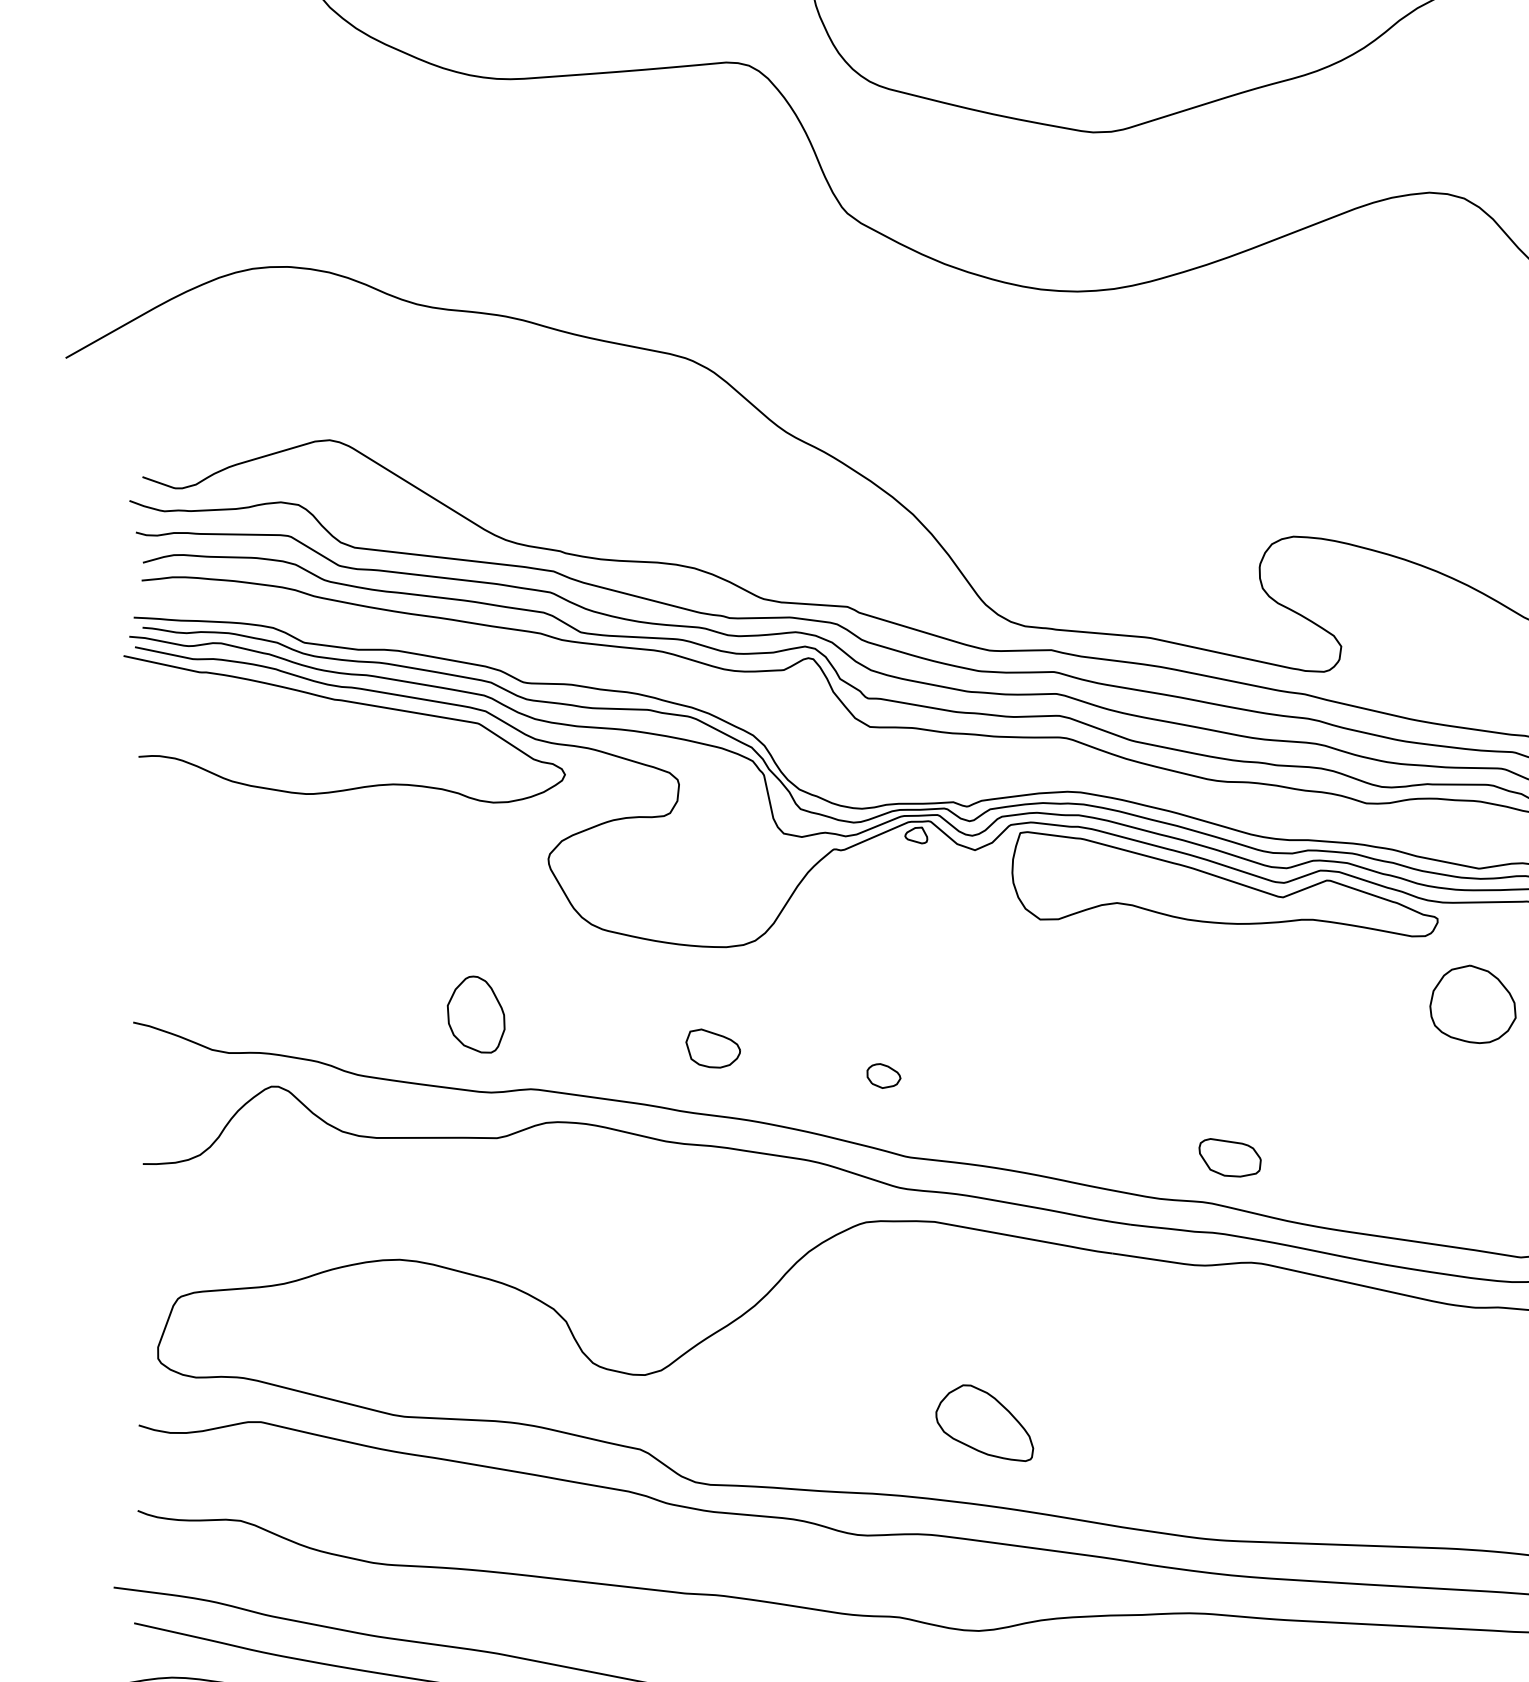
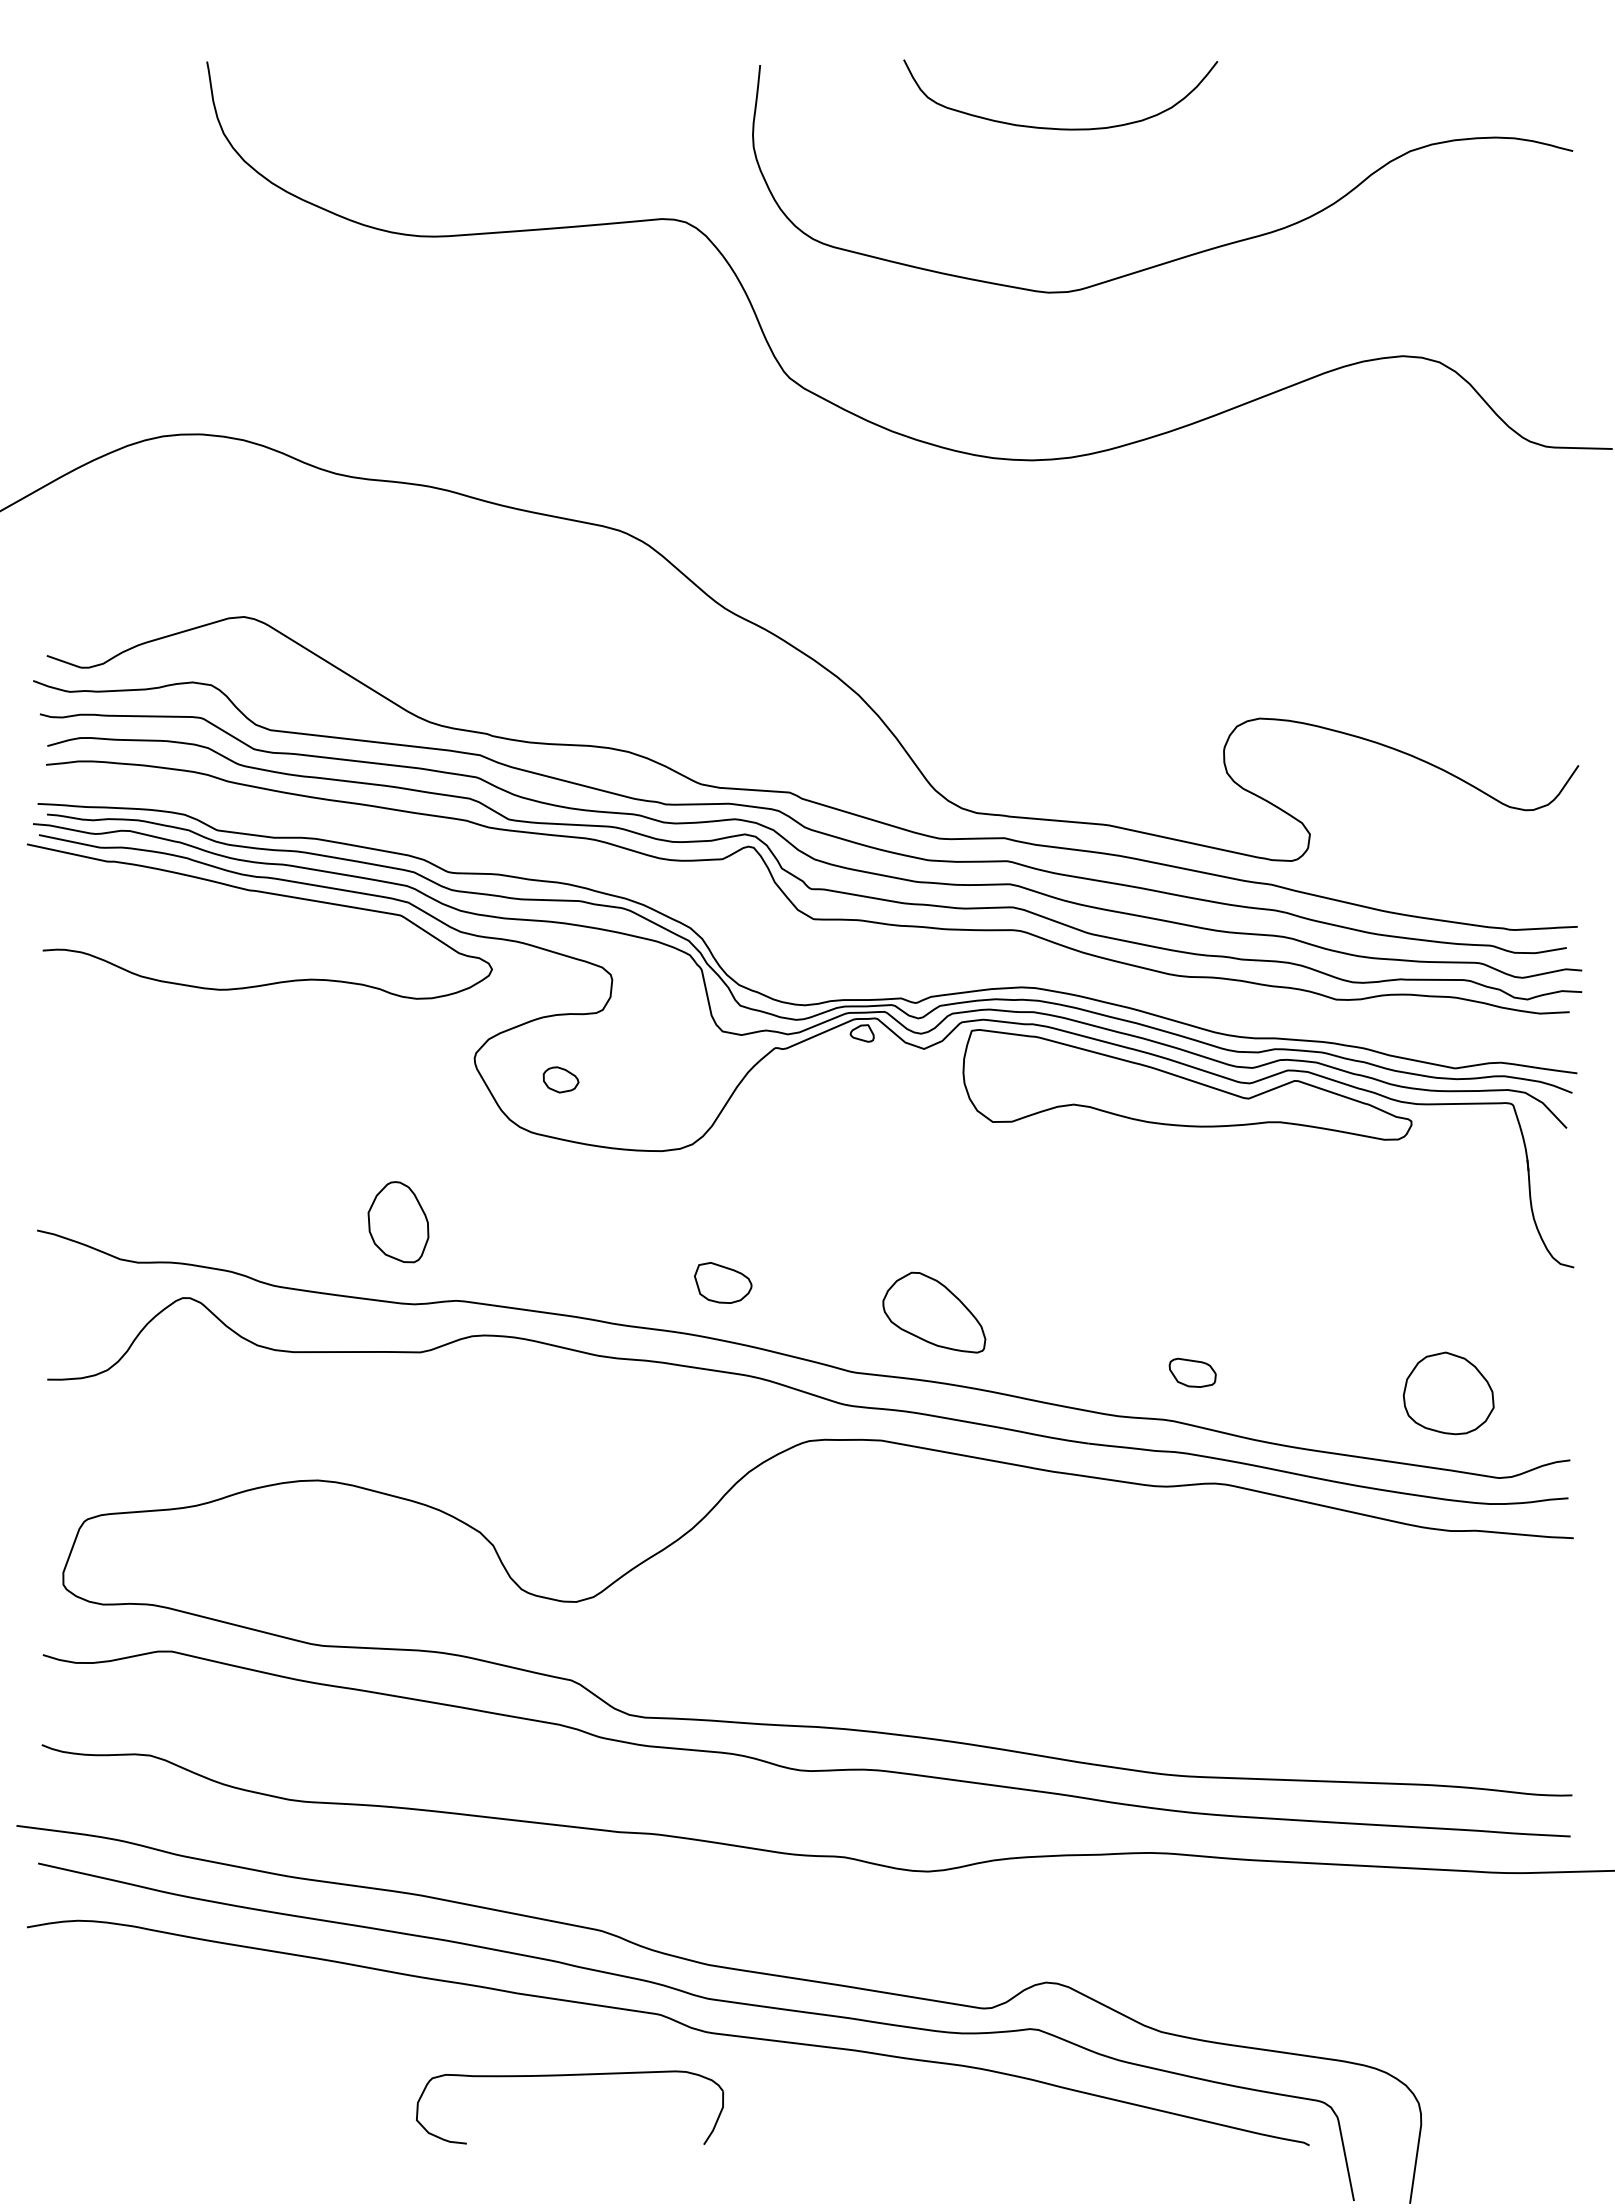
part: (1472, 1004) -> (1448, 1393), moved
part: (713, 1048) -> (723, 1282), moved
part: (883, 1075) -> (560, 1079), moved
part: (1229, 1157) -> (1192, 1372), size x0.71
part: (984, 1423) -> (934, 1312), moved

